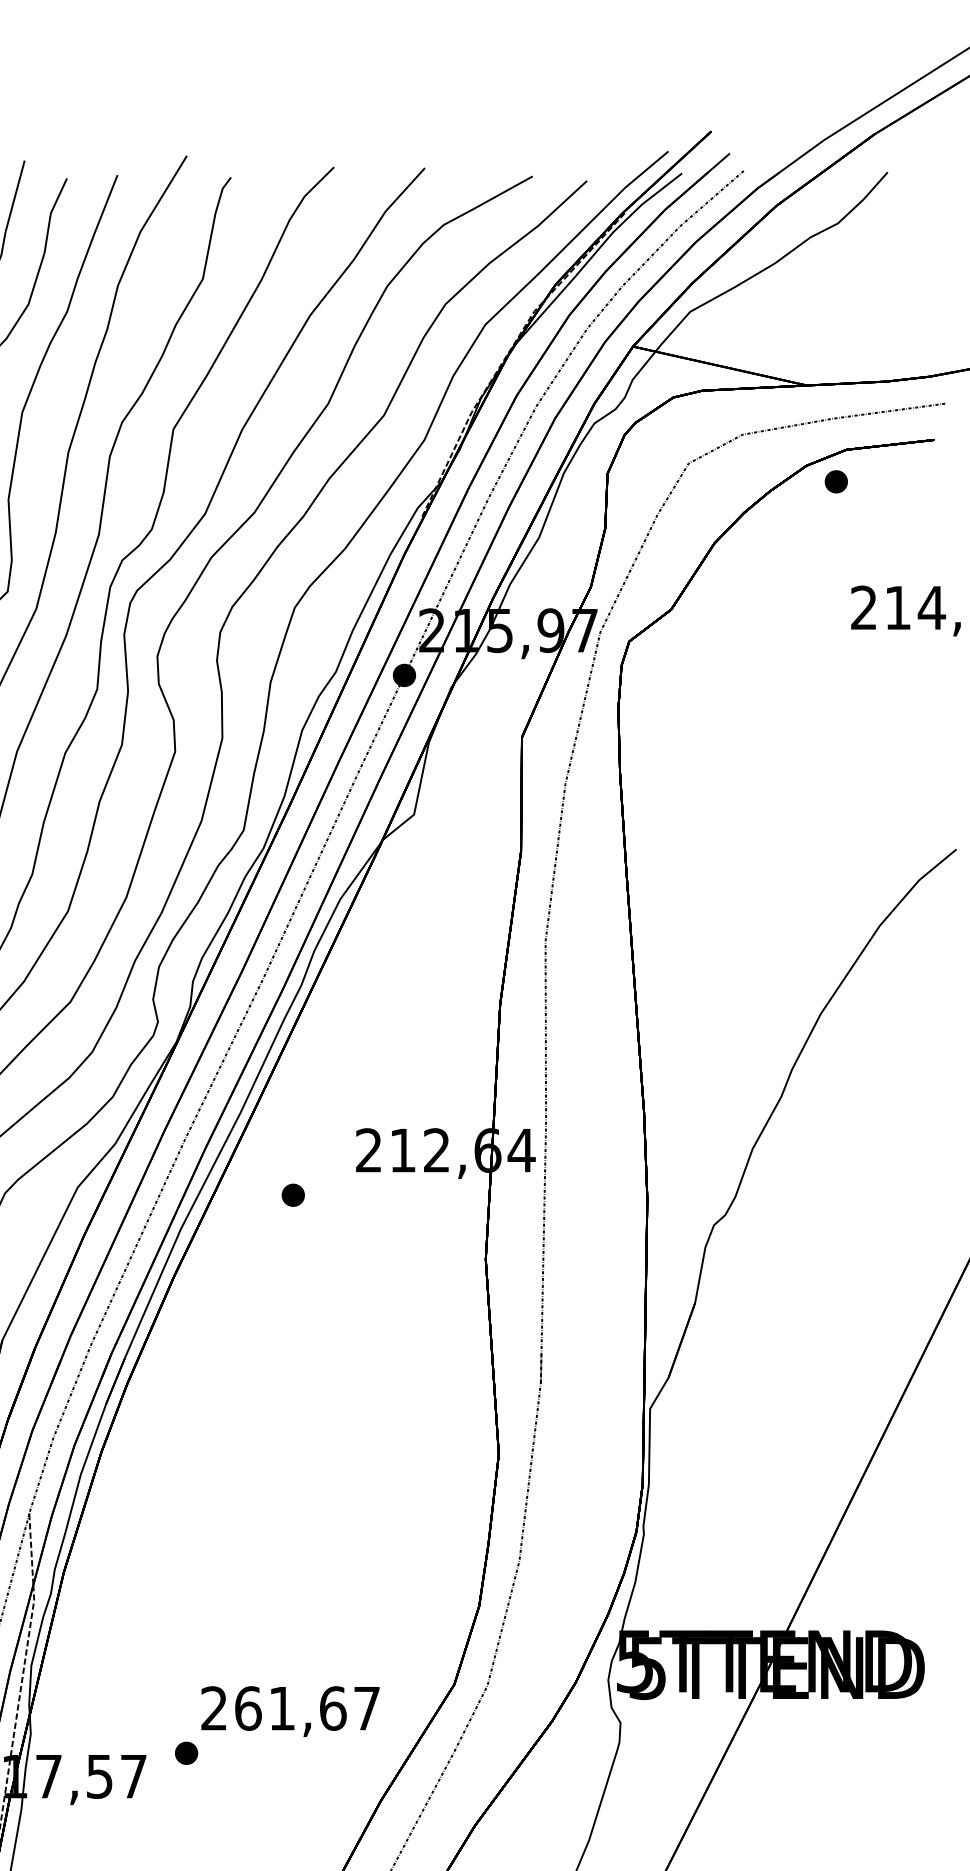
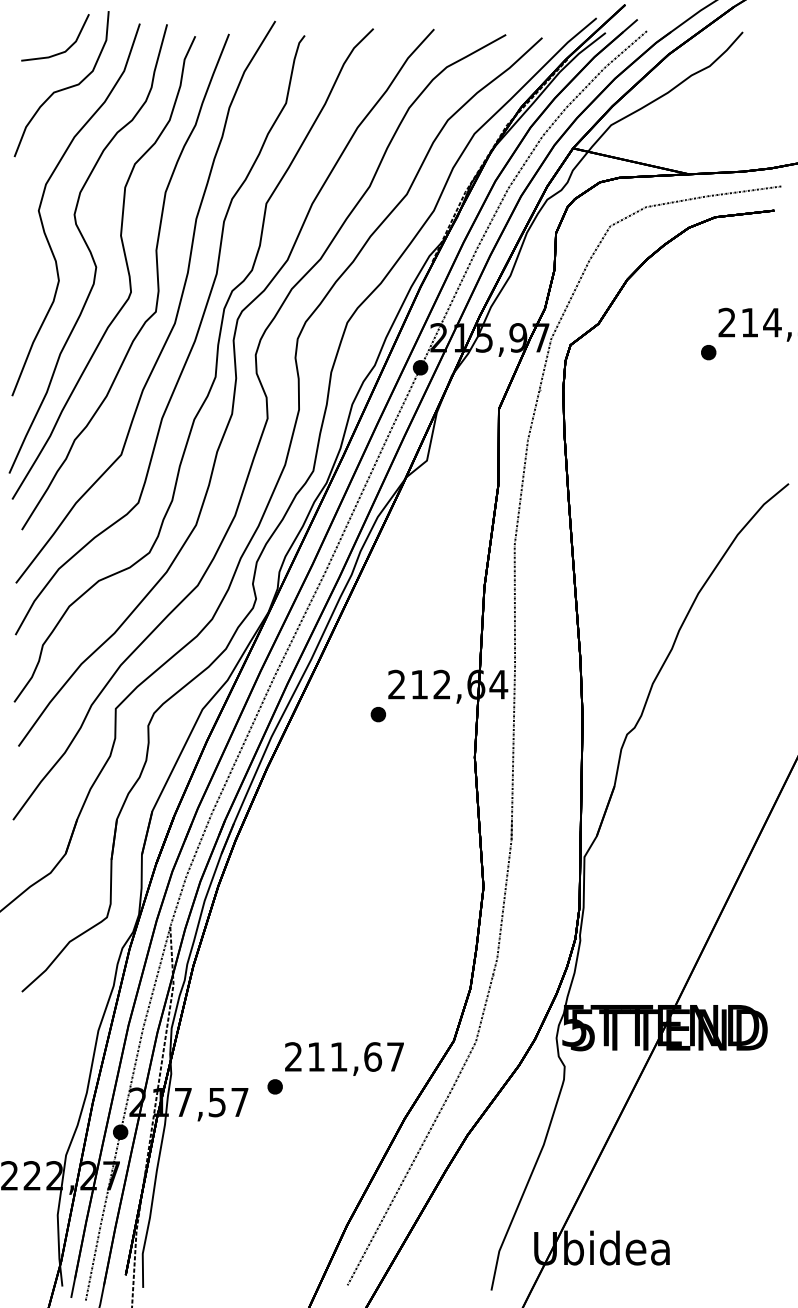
part: (836, 481) -> (708, 352), moved
part: (291, 1195) -> (377, 714), moved
text: (248, 1707) -> (316, 1056), 261,67 -> 211,67

